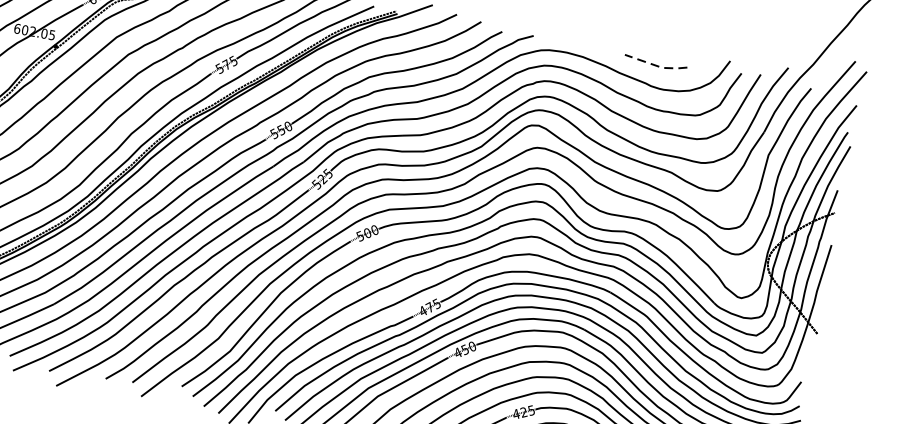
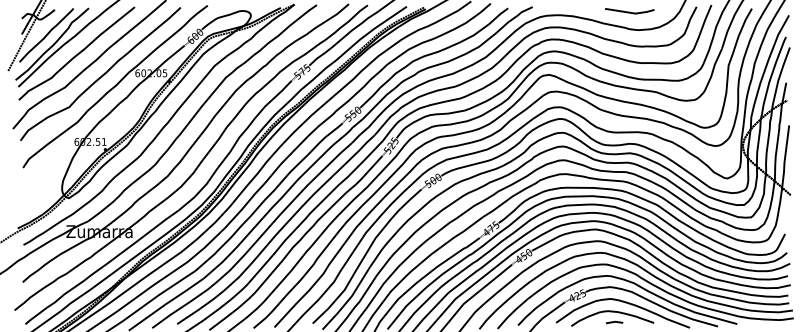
line: (656, 65) -> (630, 12), dashed -> solid

